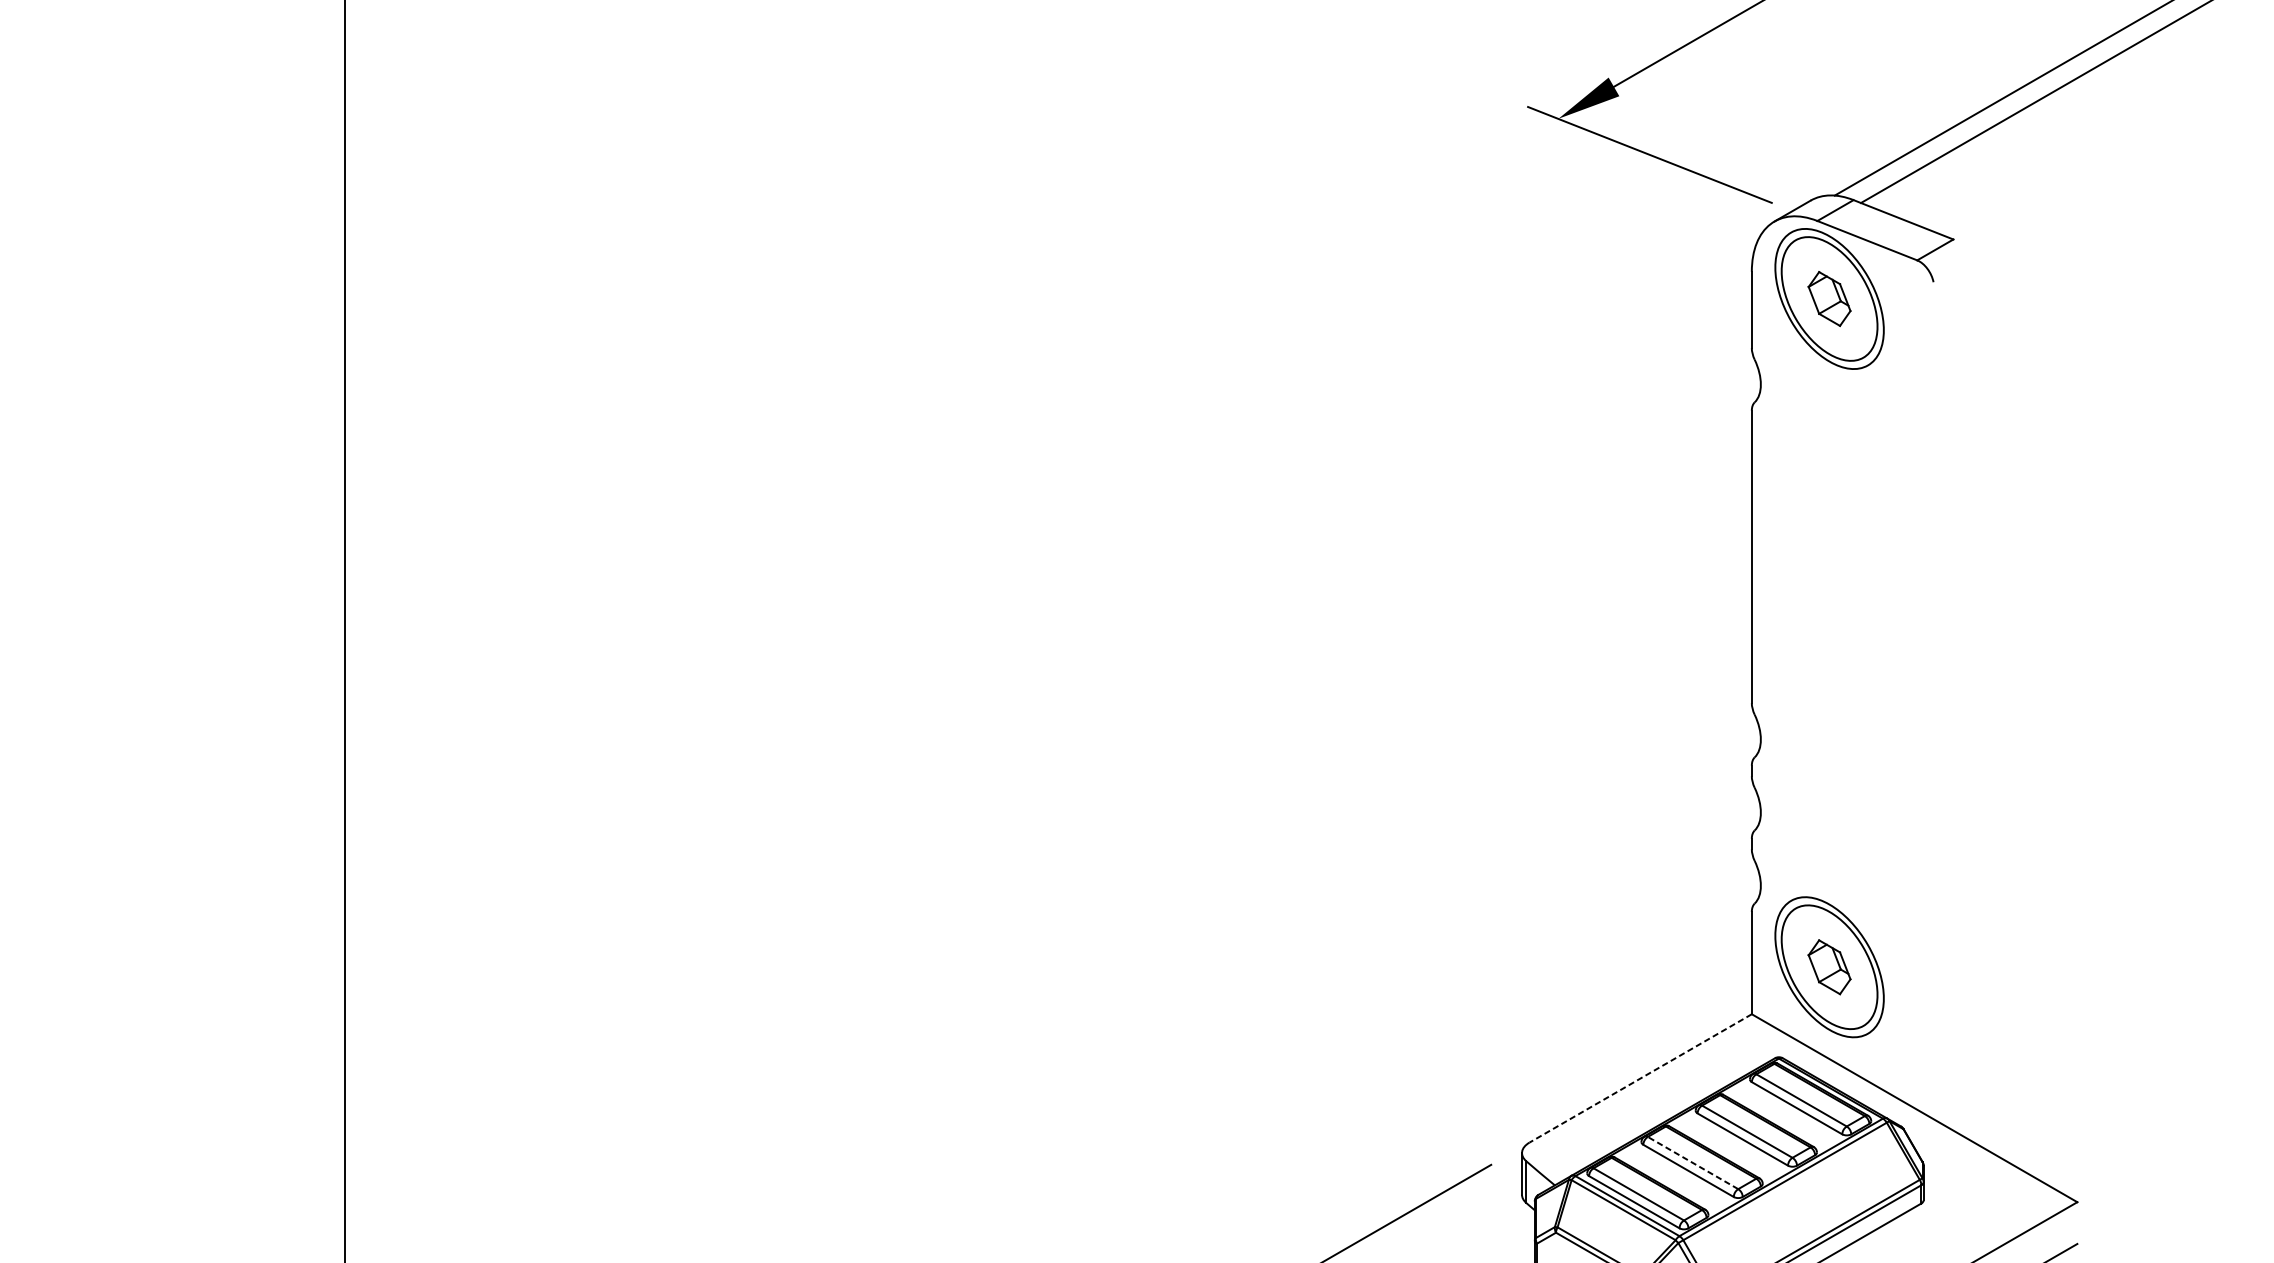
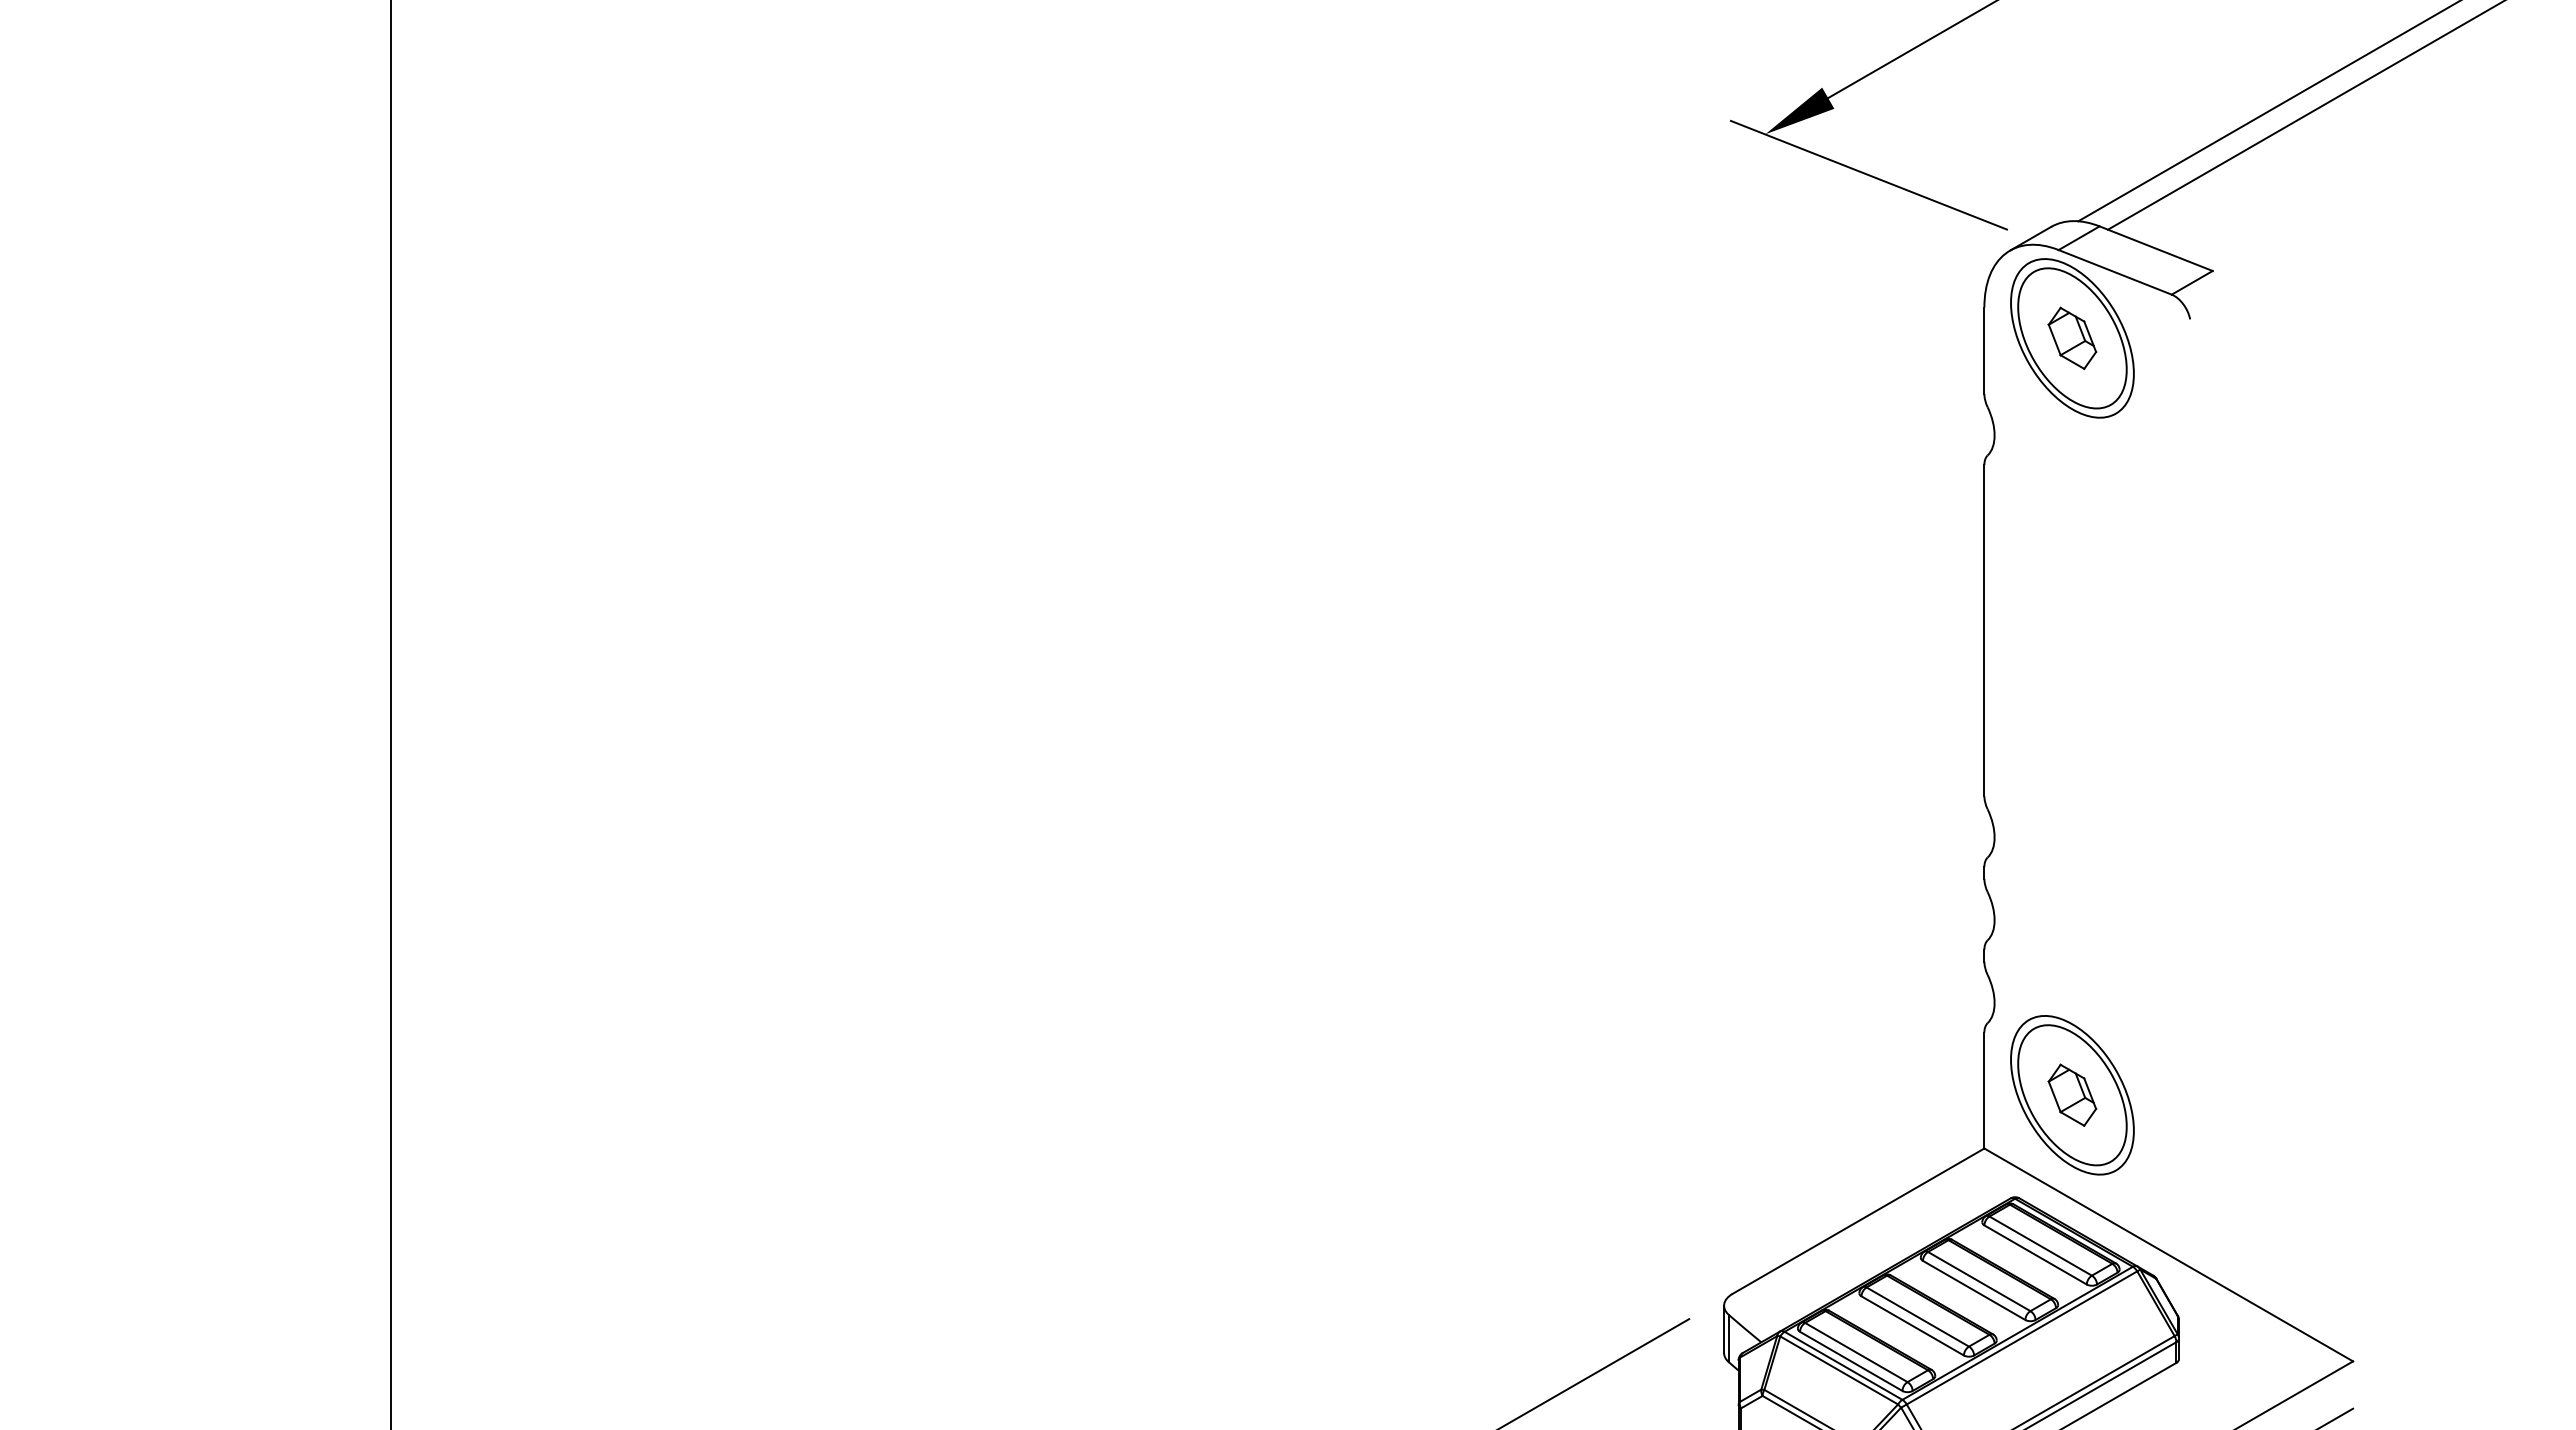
line: (1640, 1078) -> (1858, 1221), dashed -> solid
line: (1692, 1162) -> (1917, 1316), dashed -> solid

